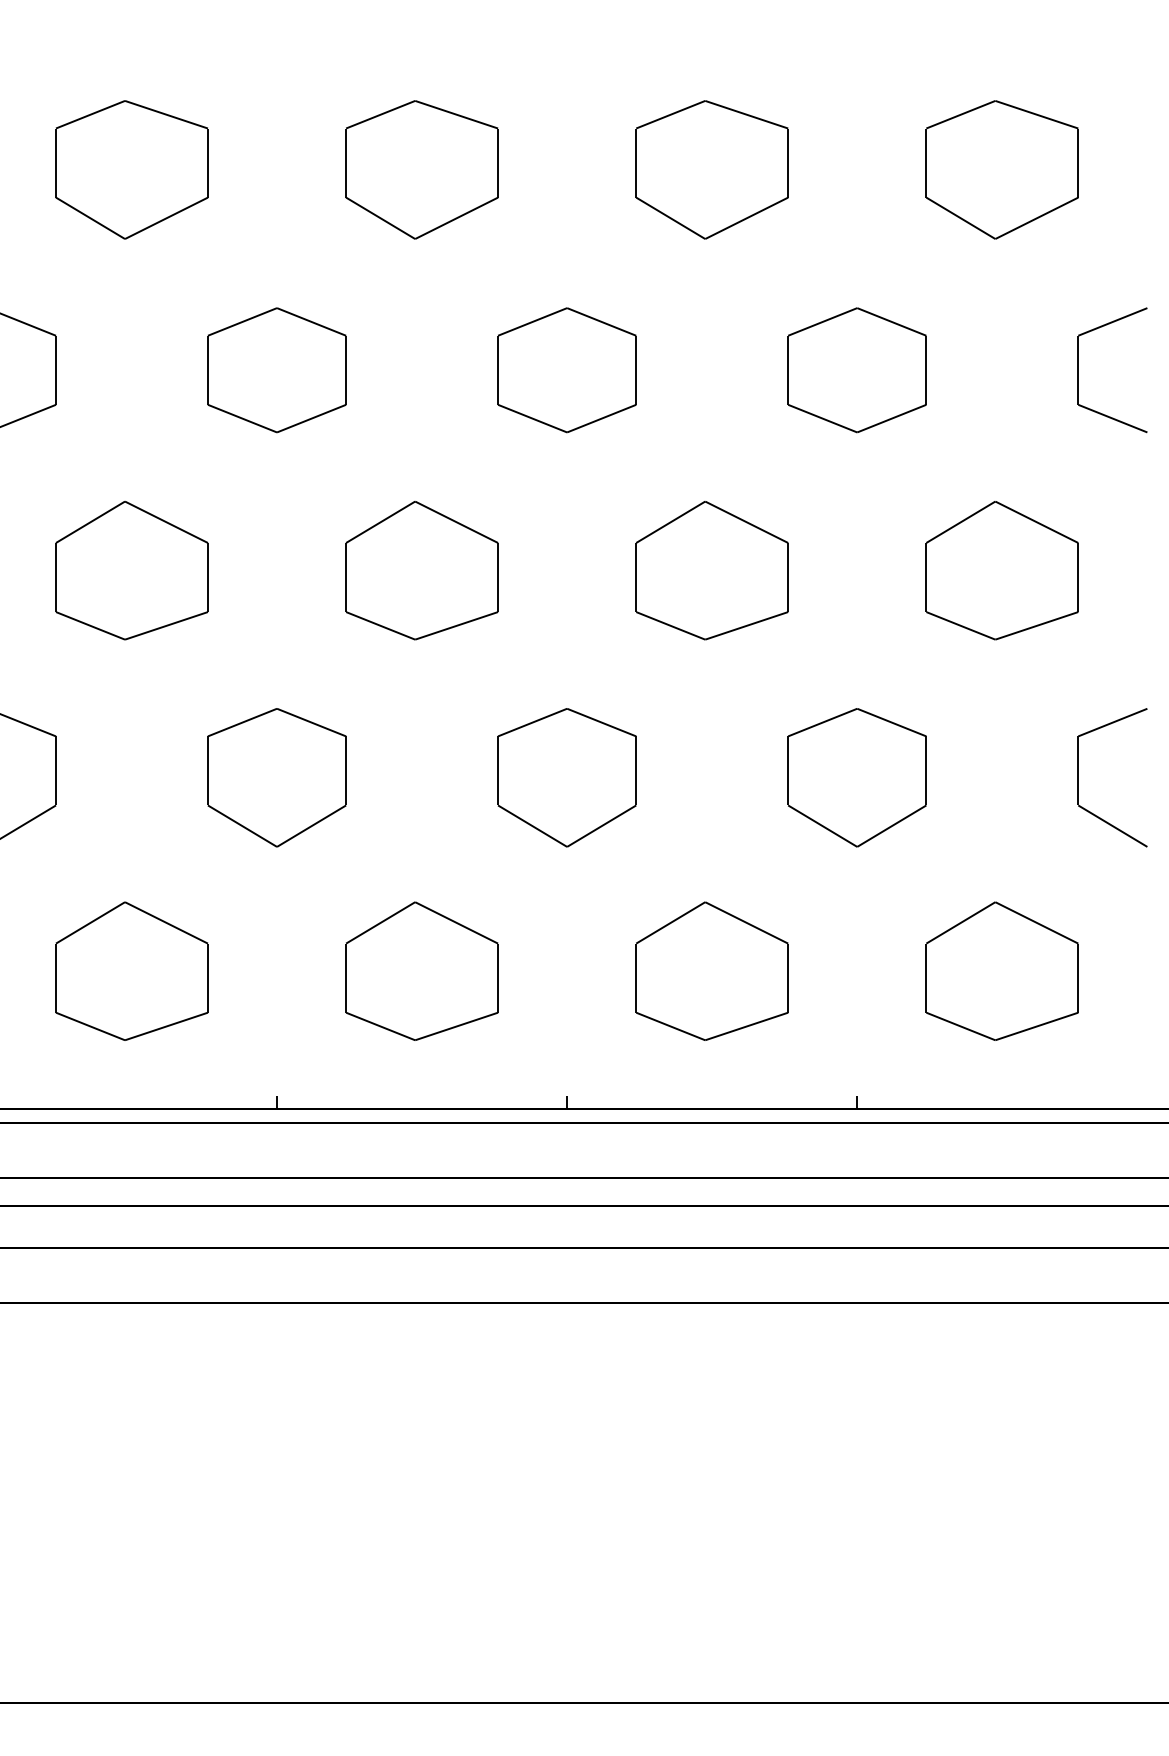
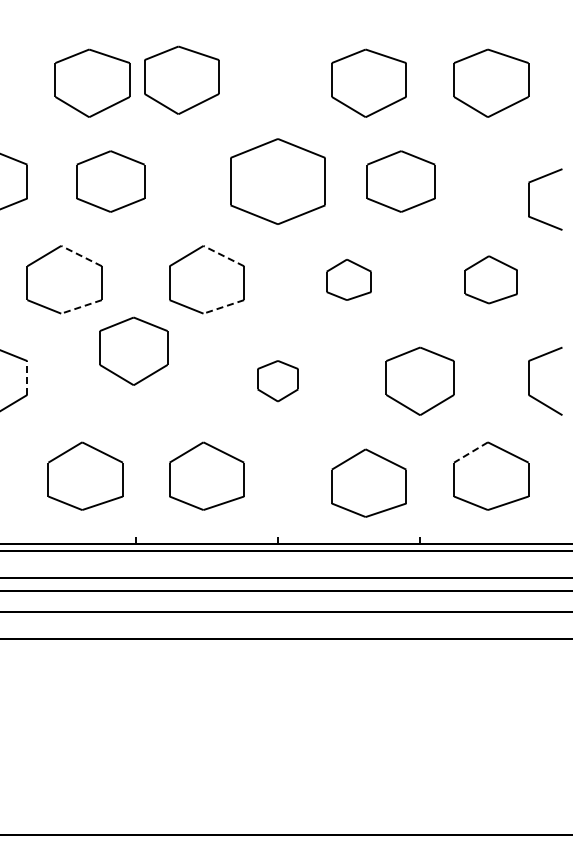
part: (131, 168) -> (92, 82), moved
part: (421, 168) -> (181, 79), moved
part: (710, 168) -> (368, 82), moved
part: (276, 370) -> (110, 181), moved
part: (566, 370) -> (277, 181), size x1.4
part: (855, 370) -> (400, 181), moved
part: (1080, 370) -> (529, 199), moved
line: (166, 523) -> (81, 256), solid -> dashed
line: (455, 523) -> (223, 256), solid -> dashed
part: (710, 569) -> (348, 279), size x0.6
part: (1002, 569) -> (491, 279), size x0.7
line: (166, 627) -> (81, 307), solid -> dashed
line: (455, 627) -> (223, 307), solid -> dashed
line: (56, 771) -> (27, 378), solid -> dashed
part: (276, 776) -> (133, 350), moved
part: (566, 776) -> (277, 380), size x0.6
line: (961, 922) -> (471, 452), solid -> dashed
part: (131, 969) -> (85, 475), moved
part: (710, 969) -> (368, 482), moved

